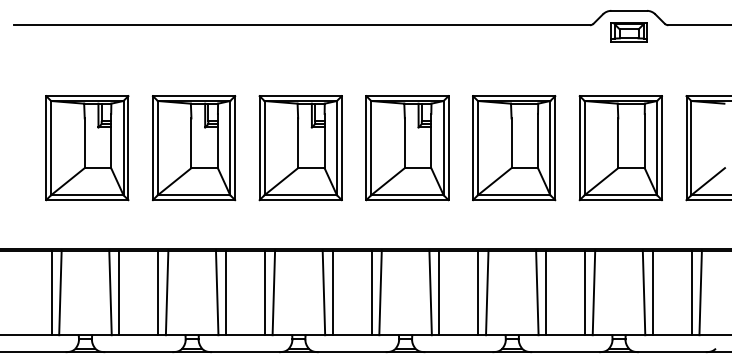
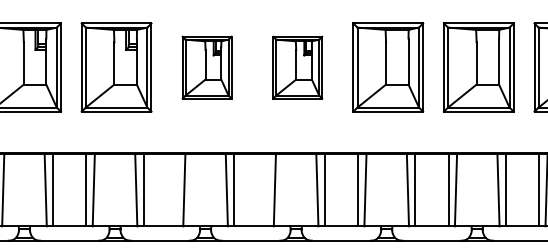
part: (300, 148) -> (206, 67), size x0.7
part: (407, 148) -> (297, 67), size x0.7
line: (265, 292) -> (177, 190), removed
line: (371, 292) -> (267, 190), removed

